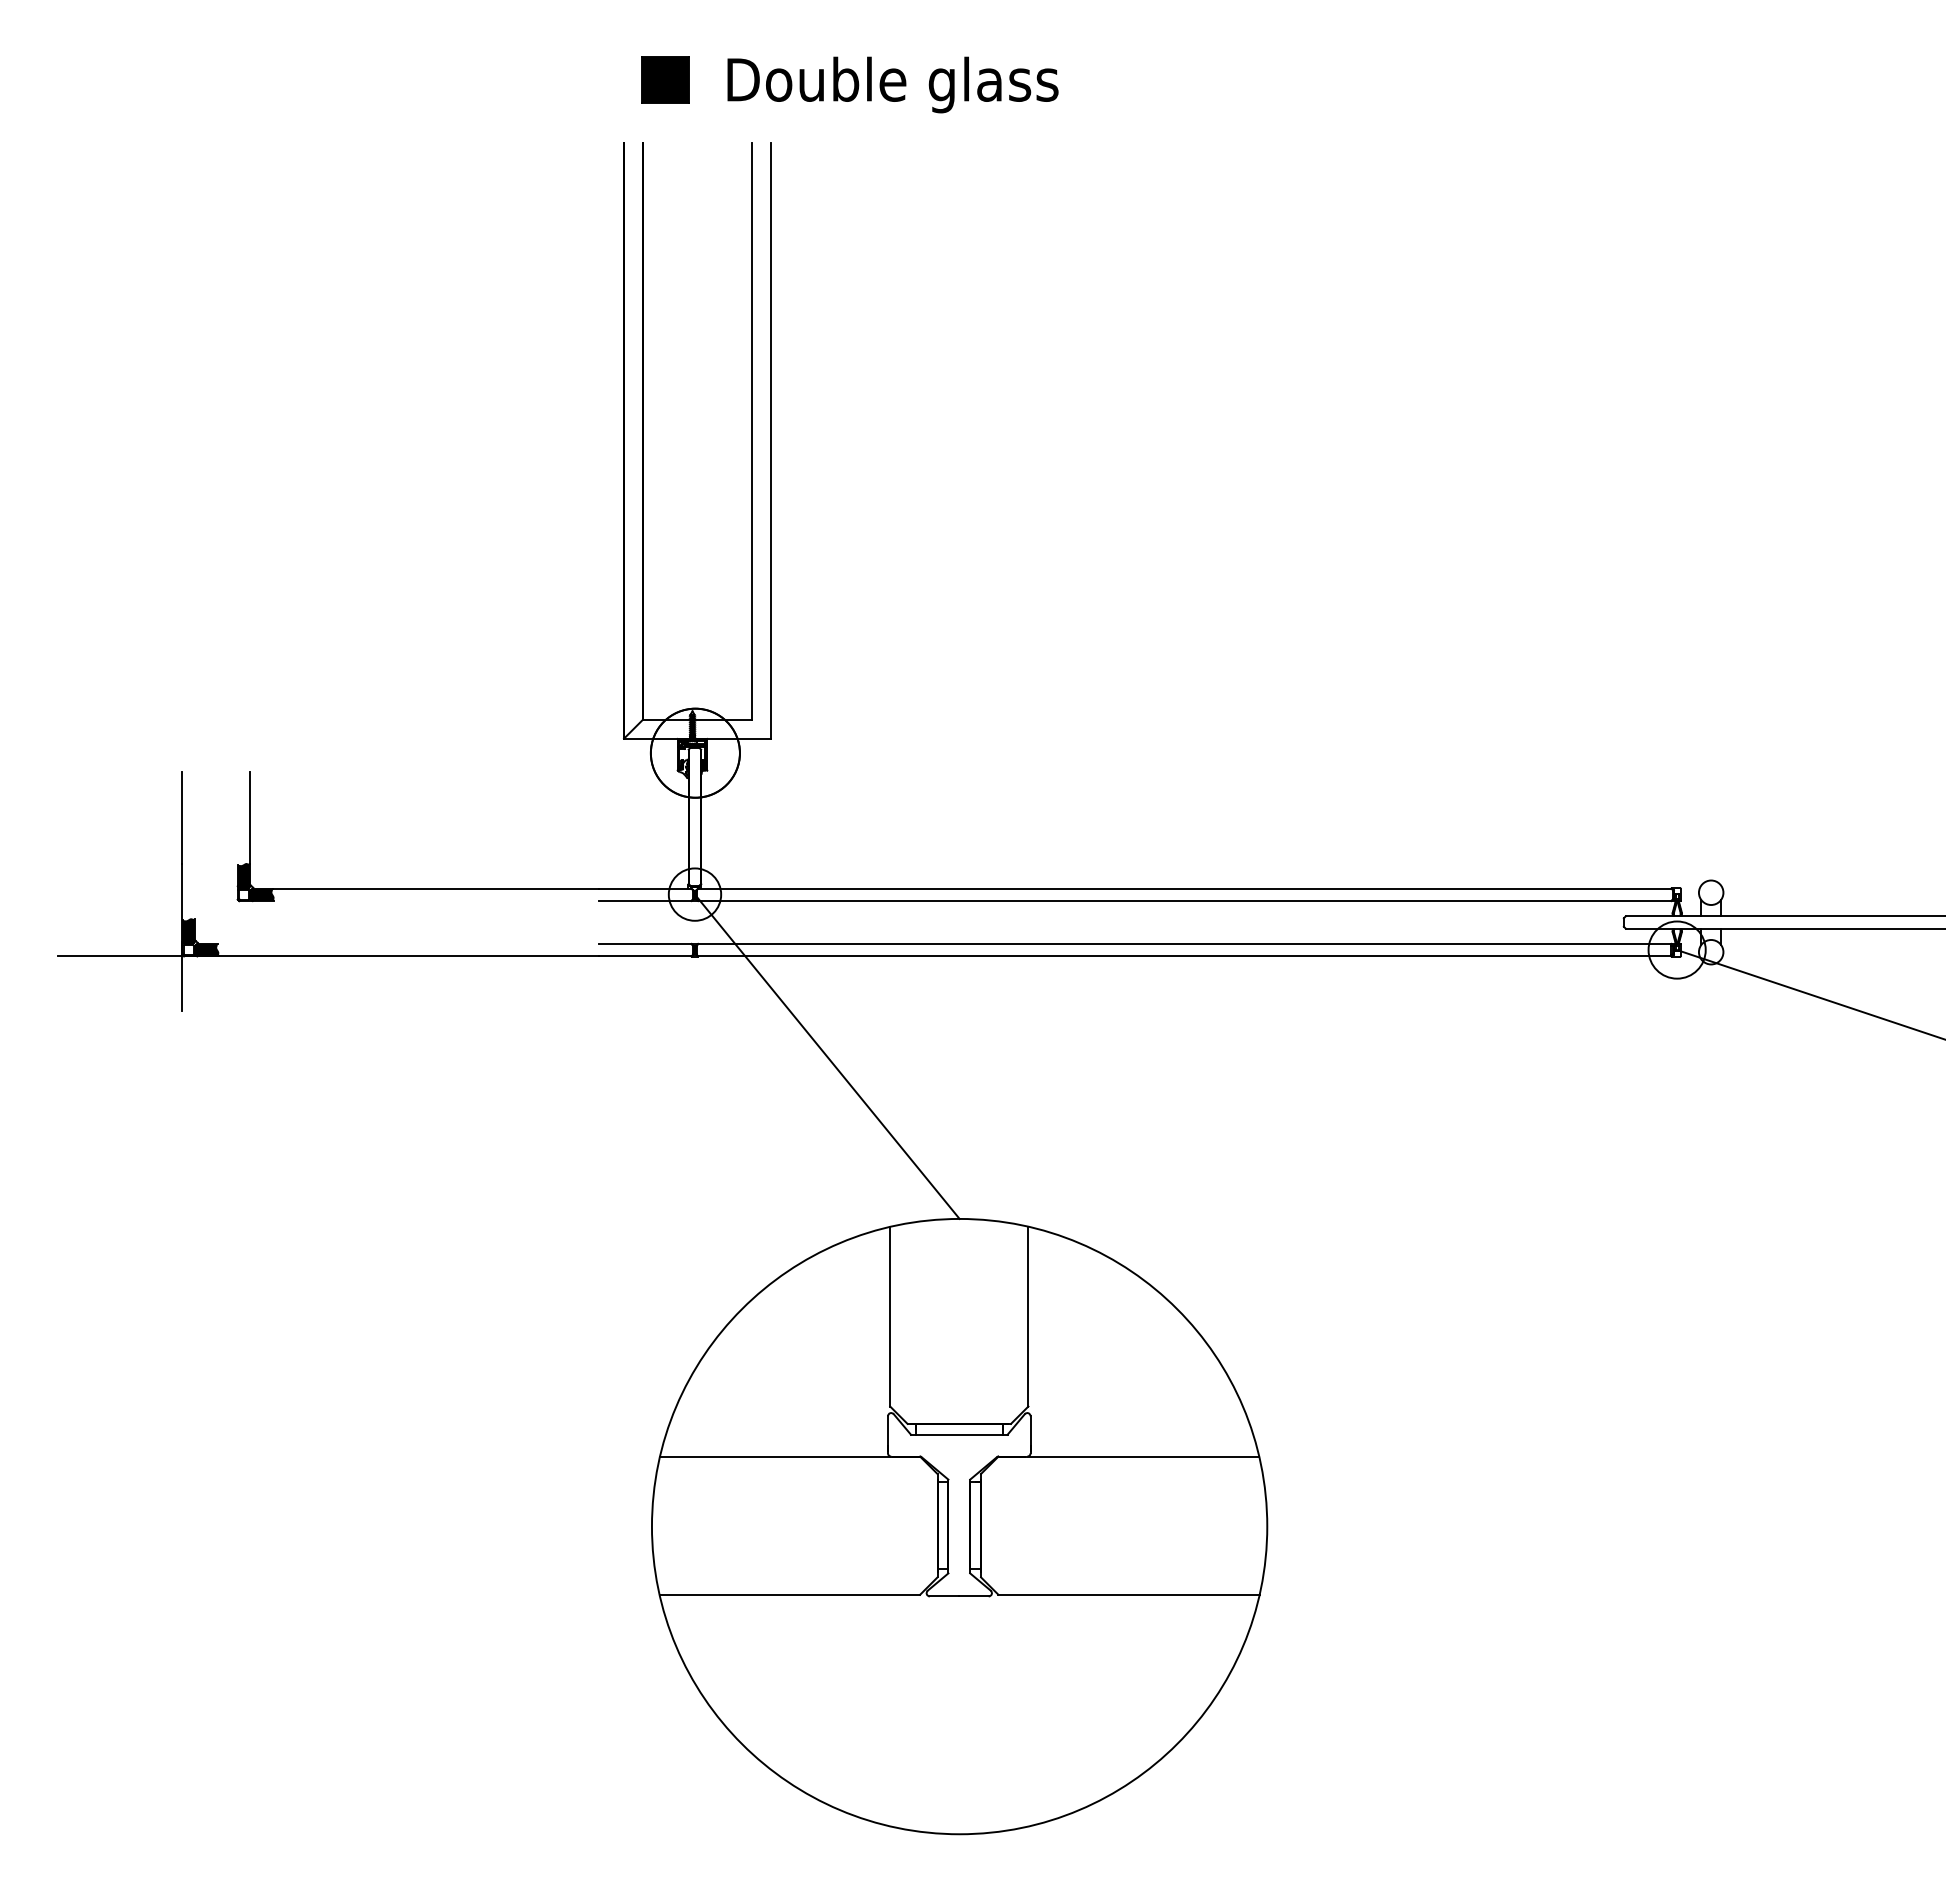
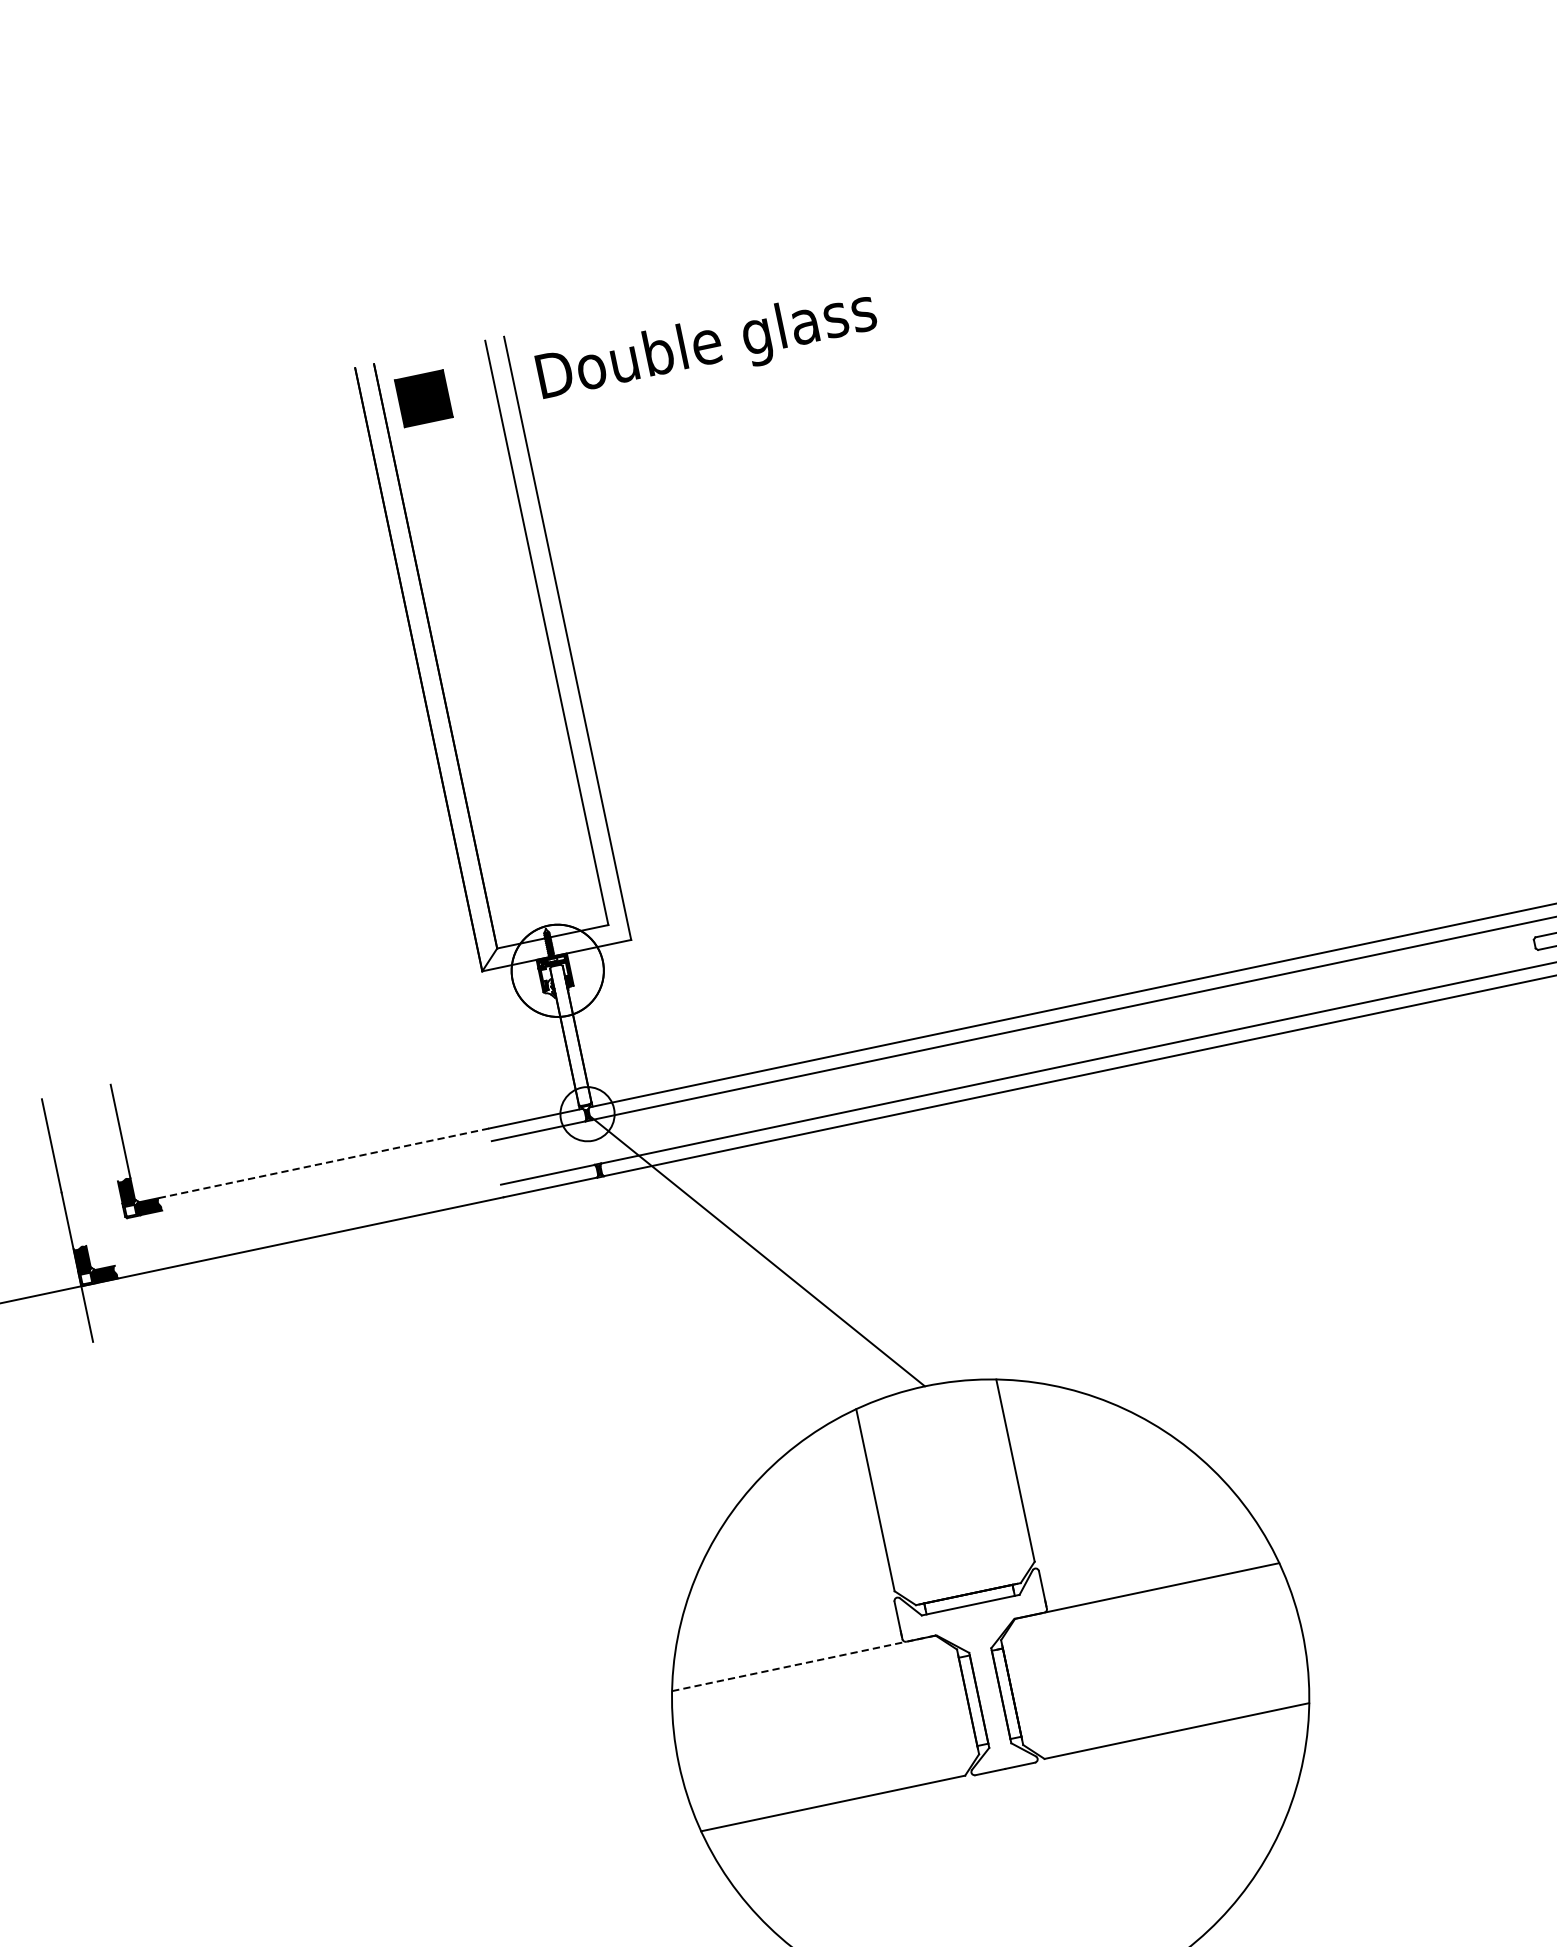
part: (665, 79) -> (423, 398), moved
text: (892, 84) -> (706, 347), moved
line: (436, 888) -> (324, 1163), solid -> dashed
line: (789, 1456) -> (803, 1663), solid -> dashed

